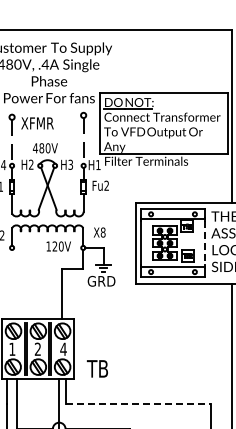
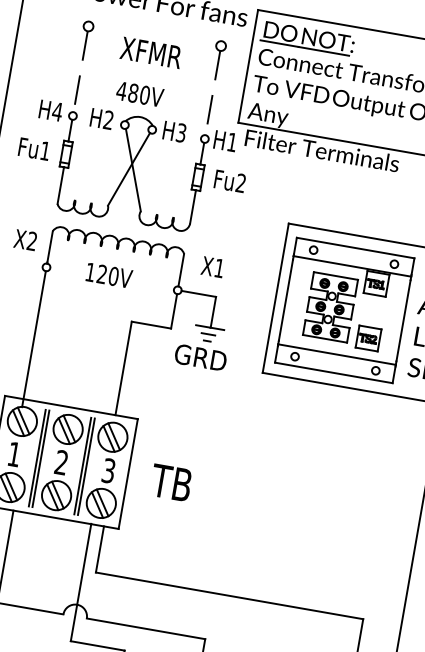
text: (37, 123) -> (151, 53), moved
text: (102, 232) -> (218, 268), X8 -> X1
line: (204, 243) -> (402, 321), dashed -> solid
text: (58, 246) -> (108, 275), moved
line: (12, 286) -> (34, 338), added
text: (63, 348) -> (108, 469), 4 -> 3
text: (96, 368) -> (169, 481), moved
line: (139, 403) -> (231, 595), dashed -> solid

